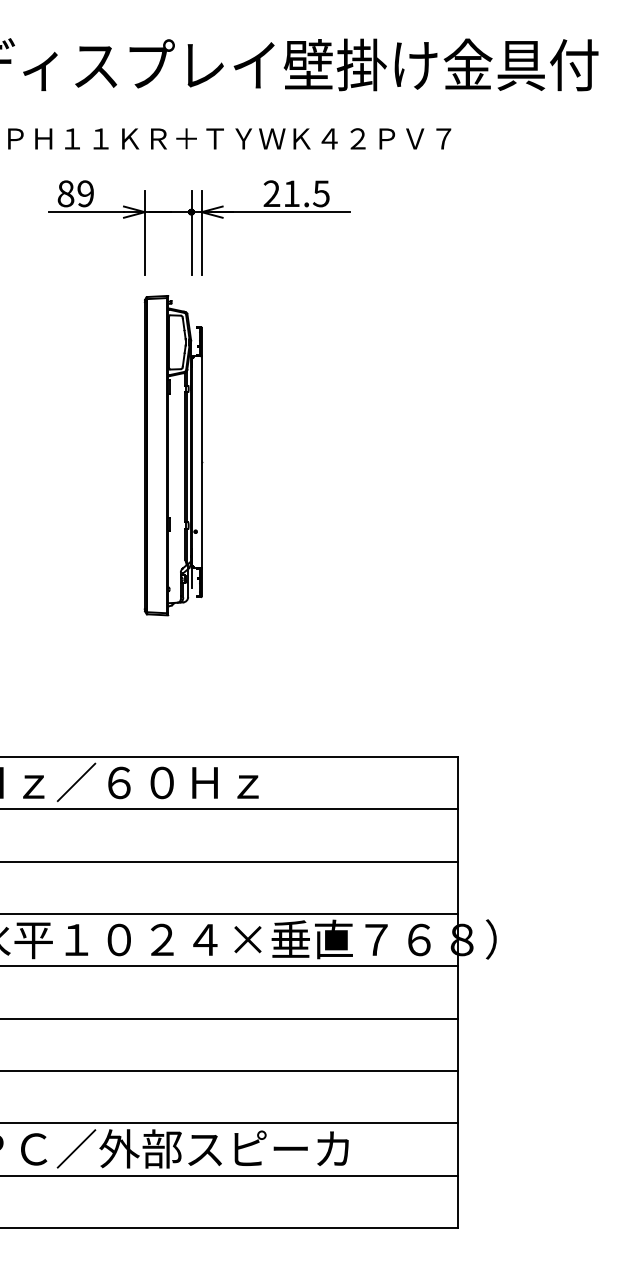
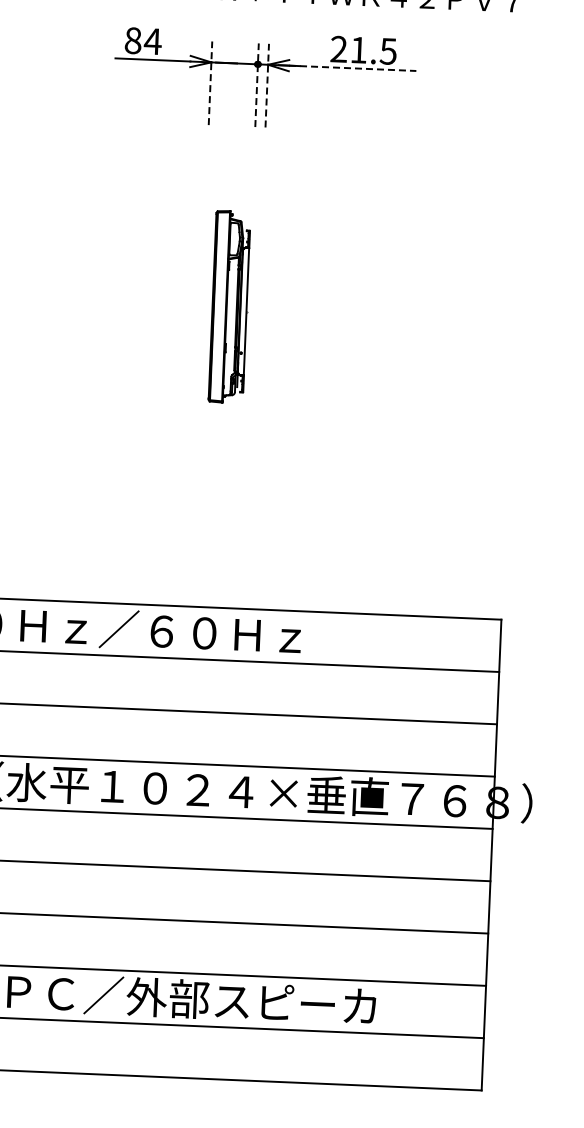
text: (85, 193) -> (152, 41), 89 -> 84
line: (286, 212) -> (352, 68), solid -> dashed
line: (144, 233) -> (210, 83), solid -> dashed
line: (191, 233) -> (257, 85), solid -> dashed
line: (201, 233) -> (267, 86), solid -> dashed
part: (173, 455) -> (229, 306), size x0.6

